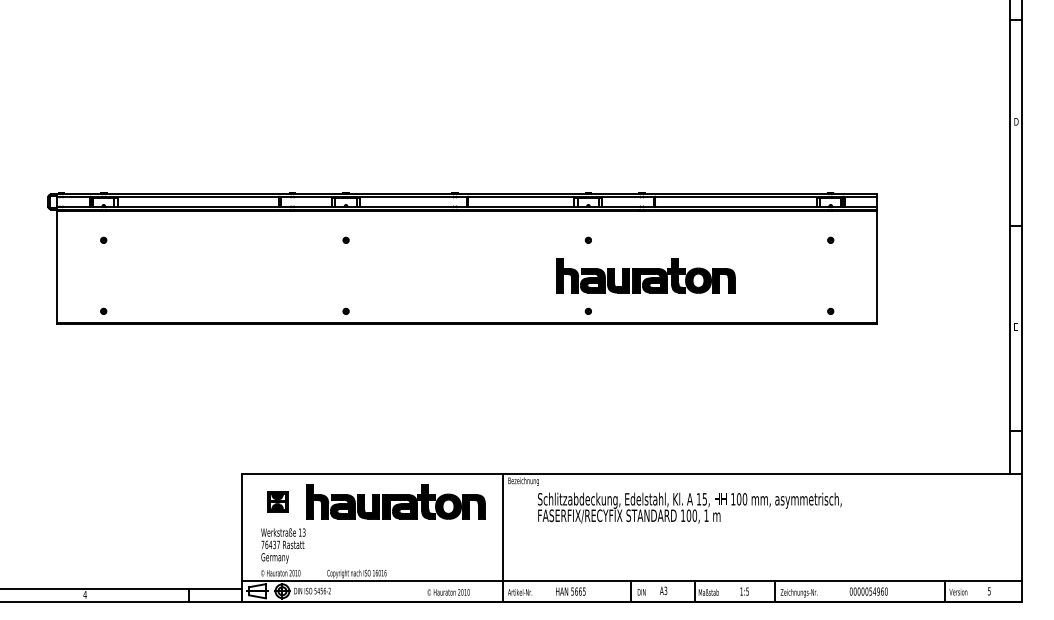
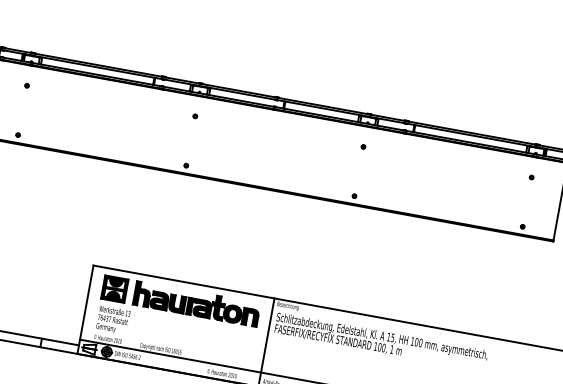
part: (645, 275) -> (398, 178), removed
part: (277, 501) -> (114, 288), size x1.67
text: (689, 507) -> (381, 341), moved

